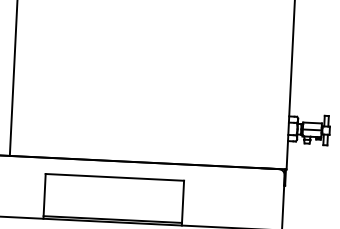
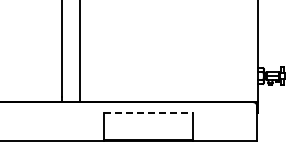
line: (115, 177) -> (148, 112), solid -> dashed

